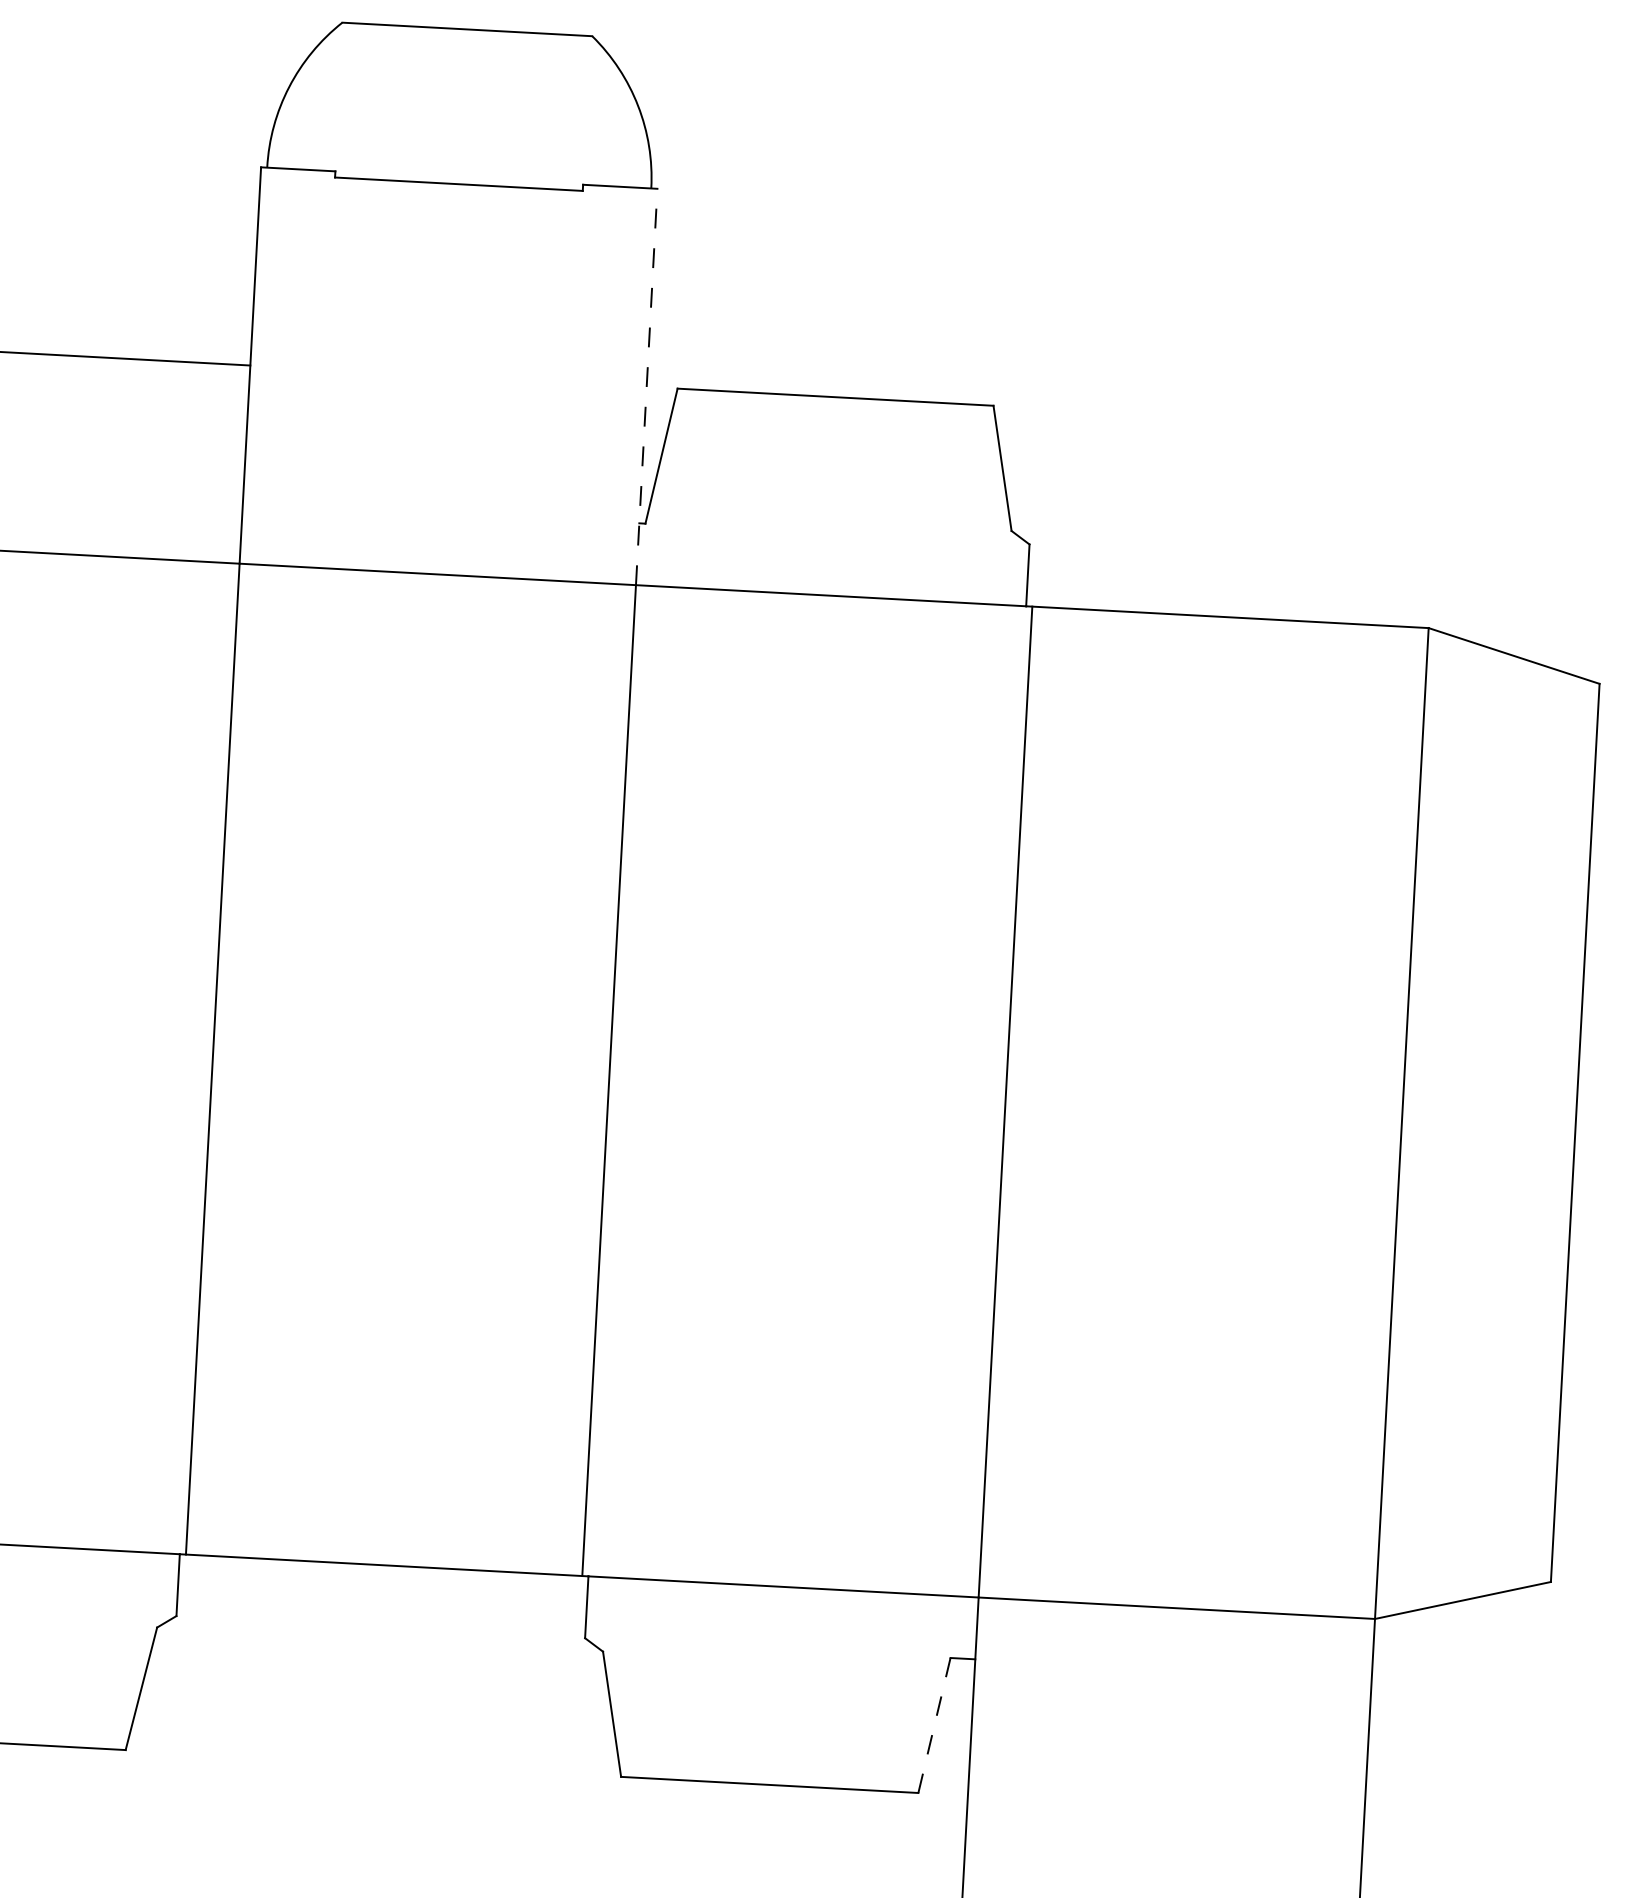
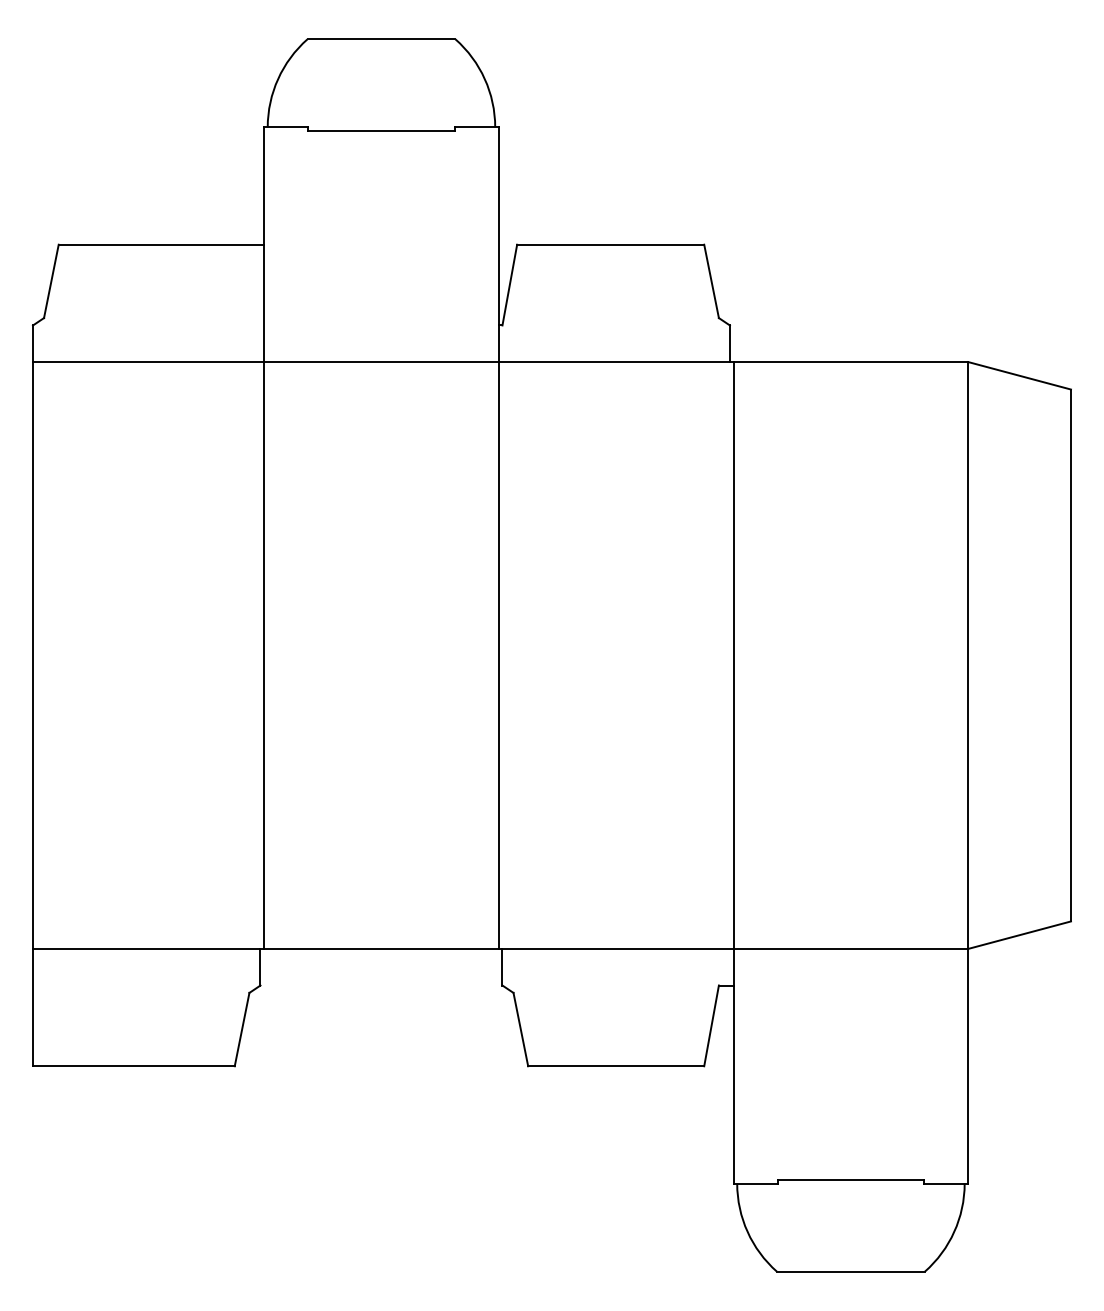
line: (646, 386) -> (498, 244), dashed -> solid
line: (934, 1724) -> (711, 1025), dashed -> solid

